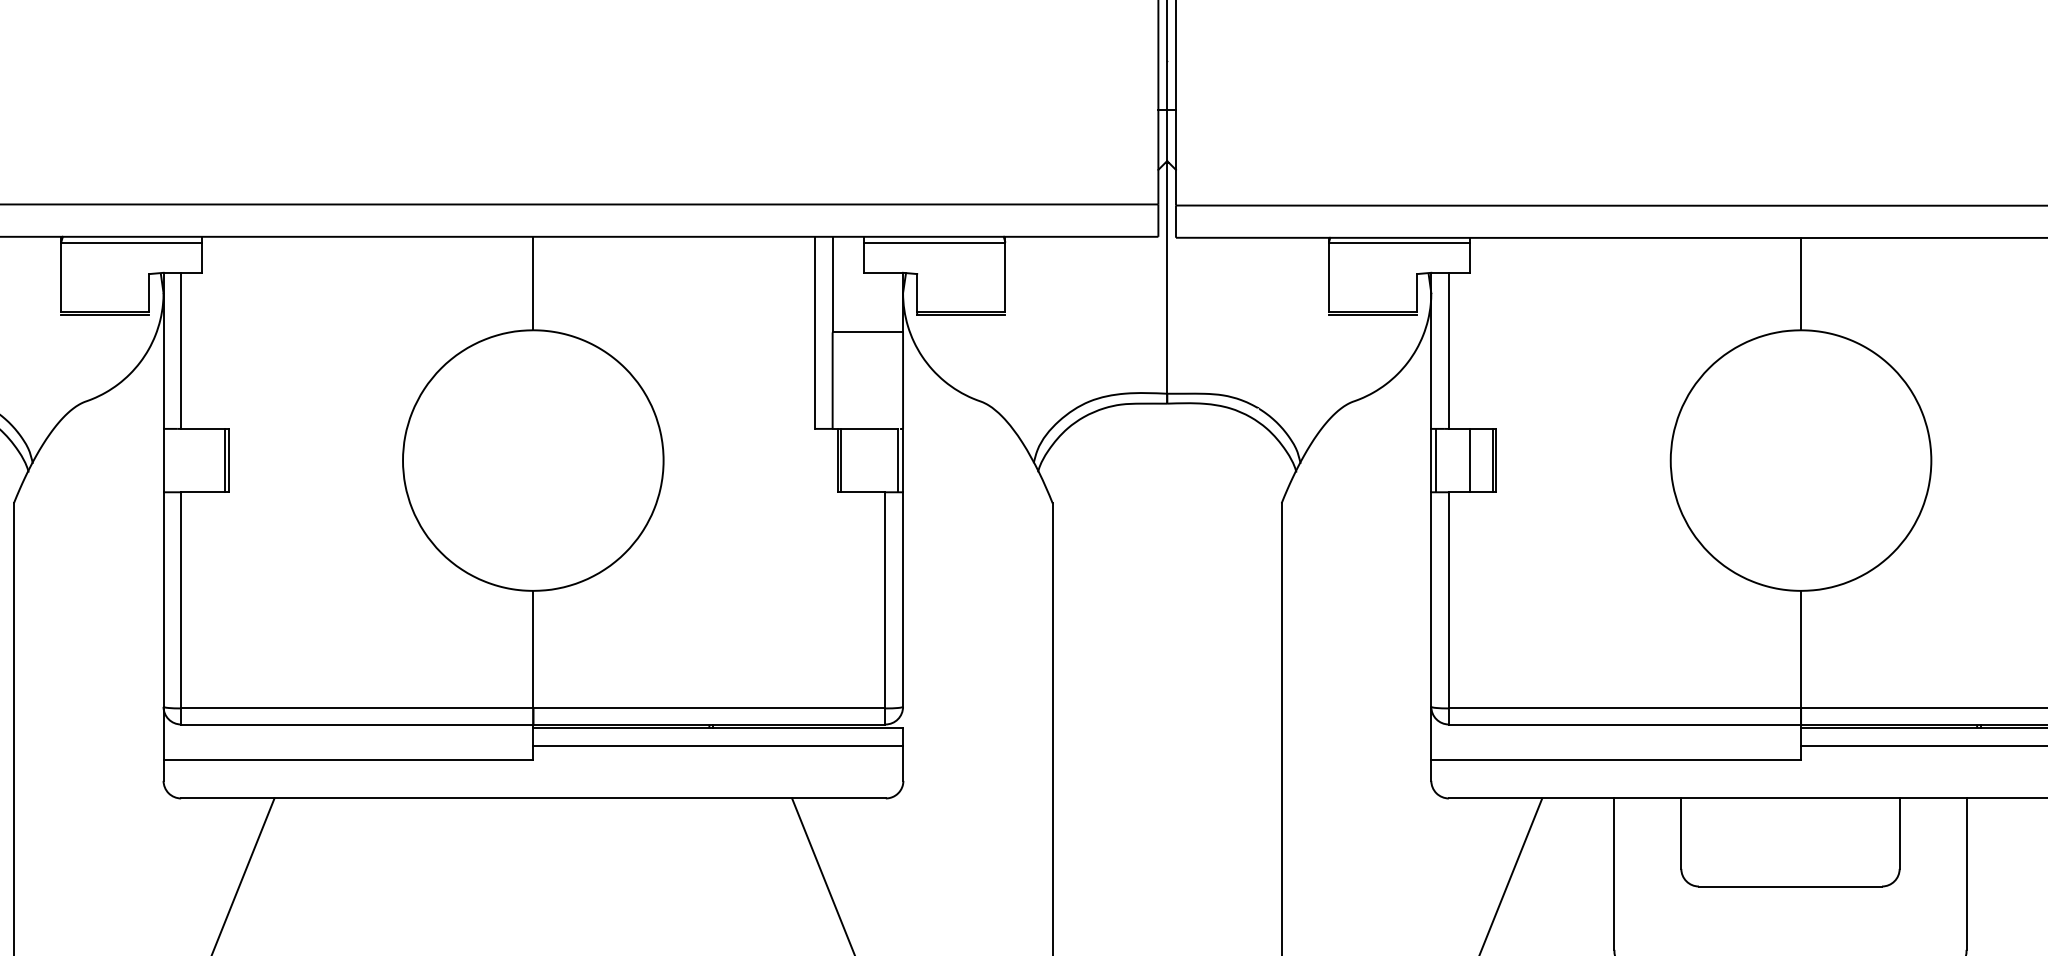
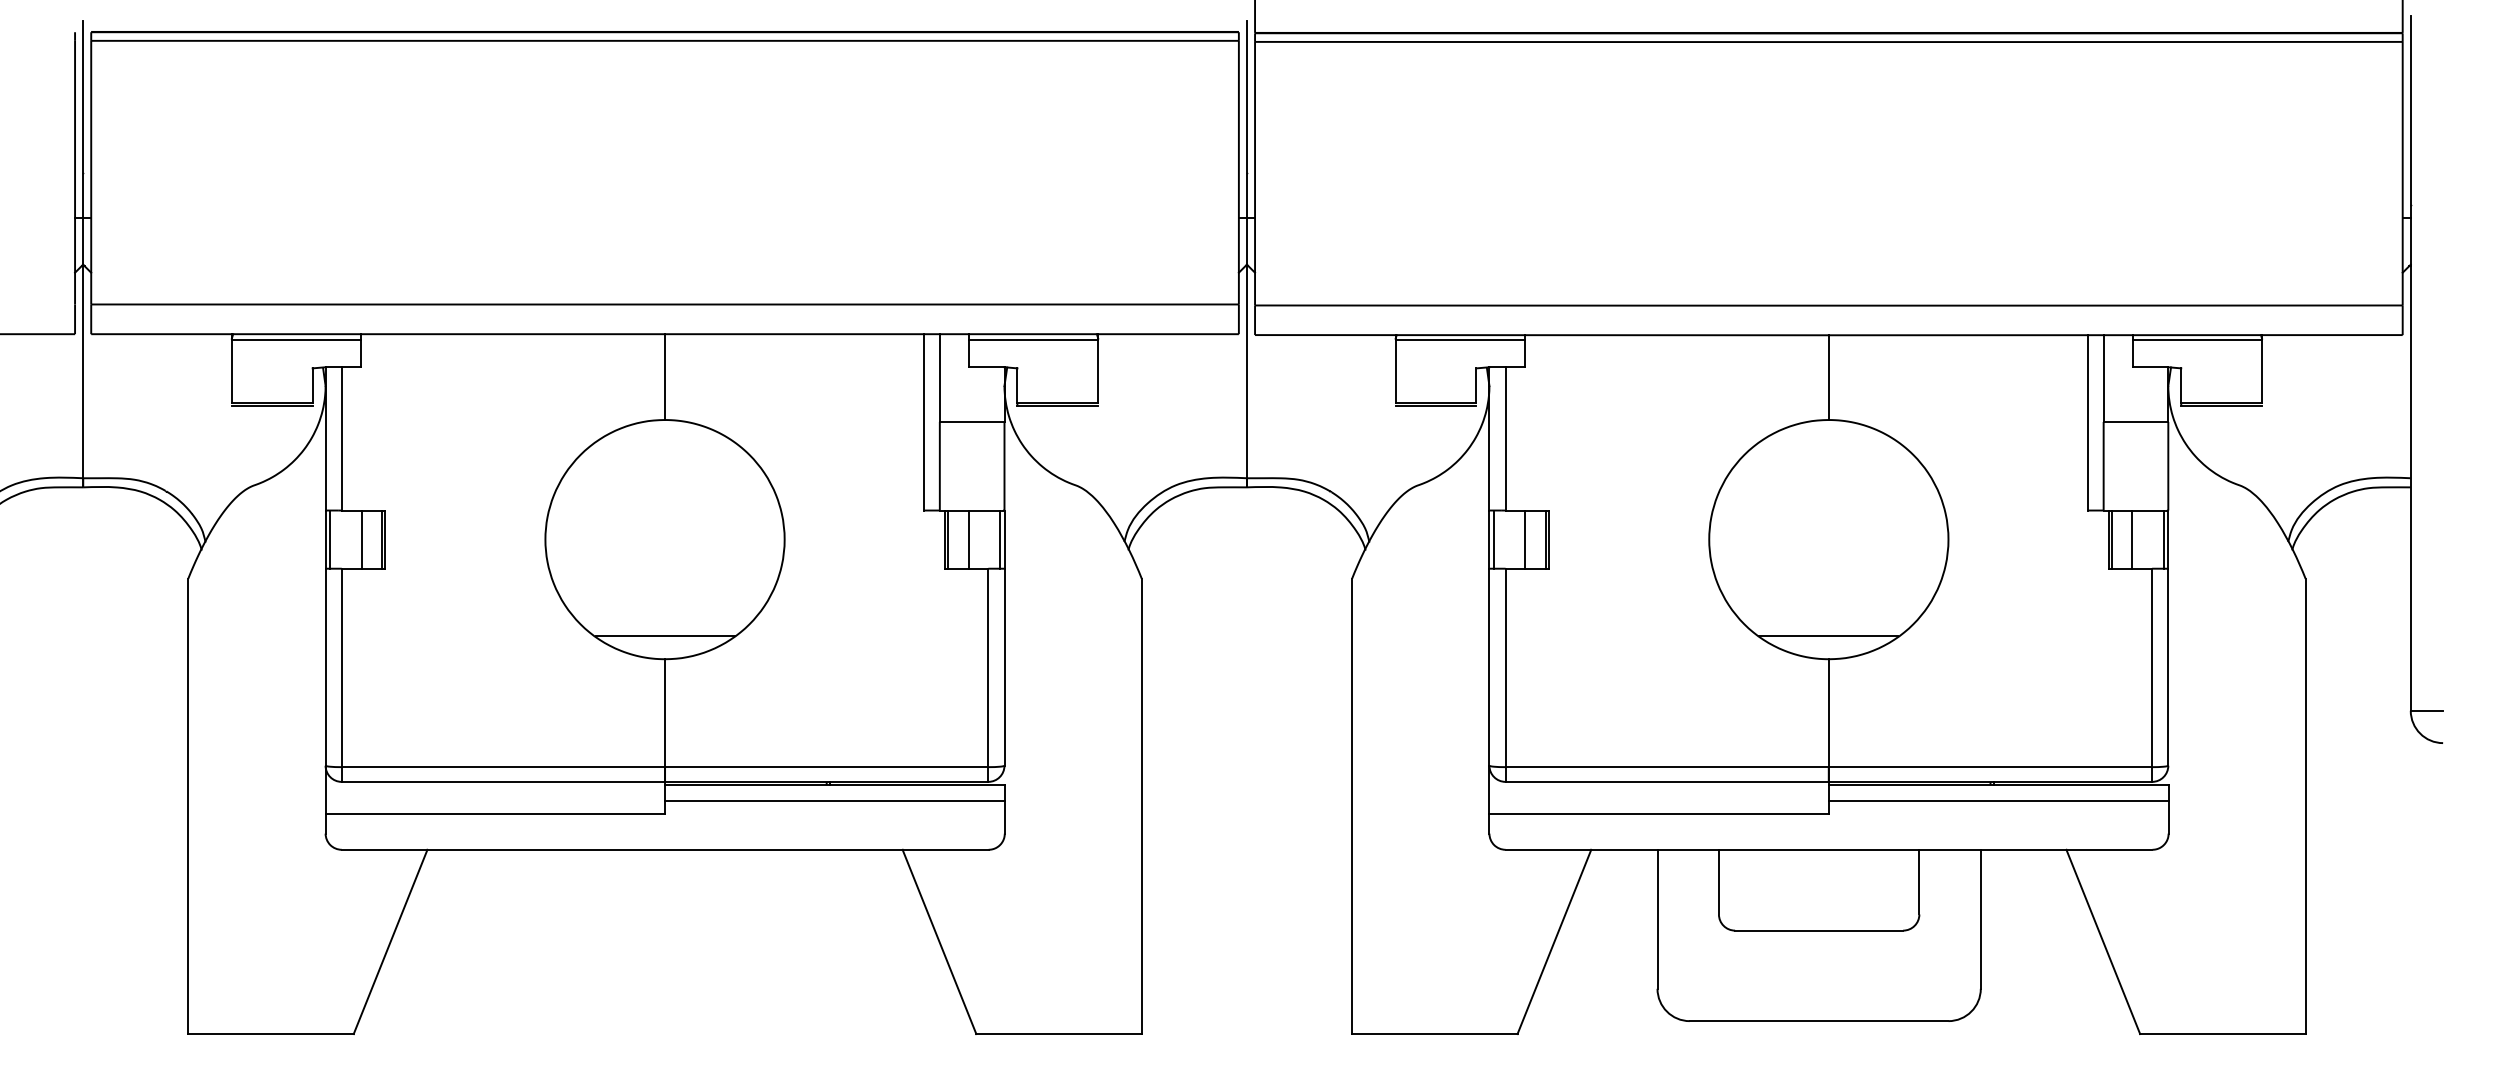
line: (167, 460) -> (329, 539), added
line: (202, 460) -> (361, 539), added
line: (863, 460) -> (968, 539), added
line: (532, 566) -> (664, 636), added
line: (1800, 566) -> (1828, 636), added

